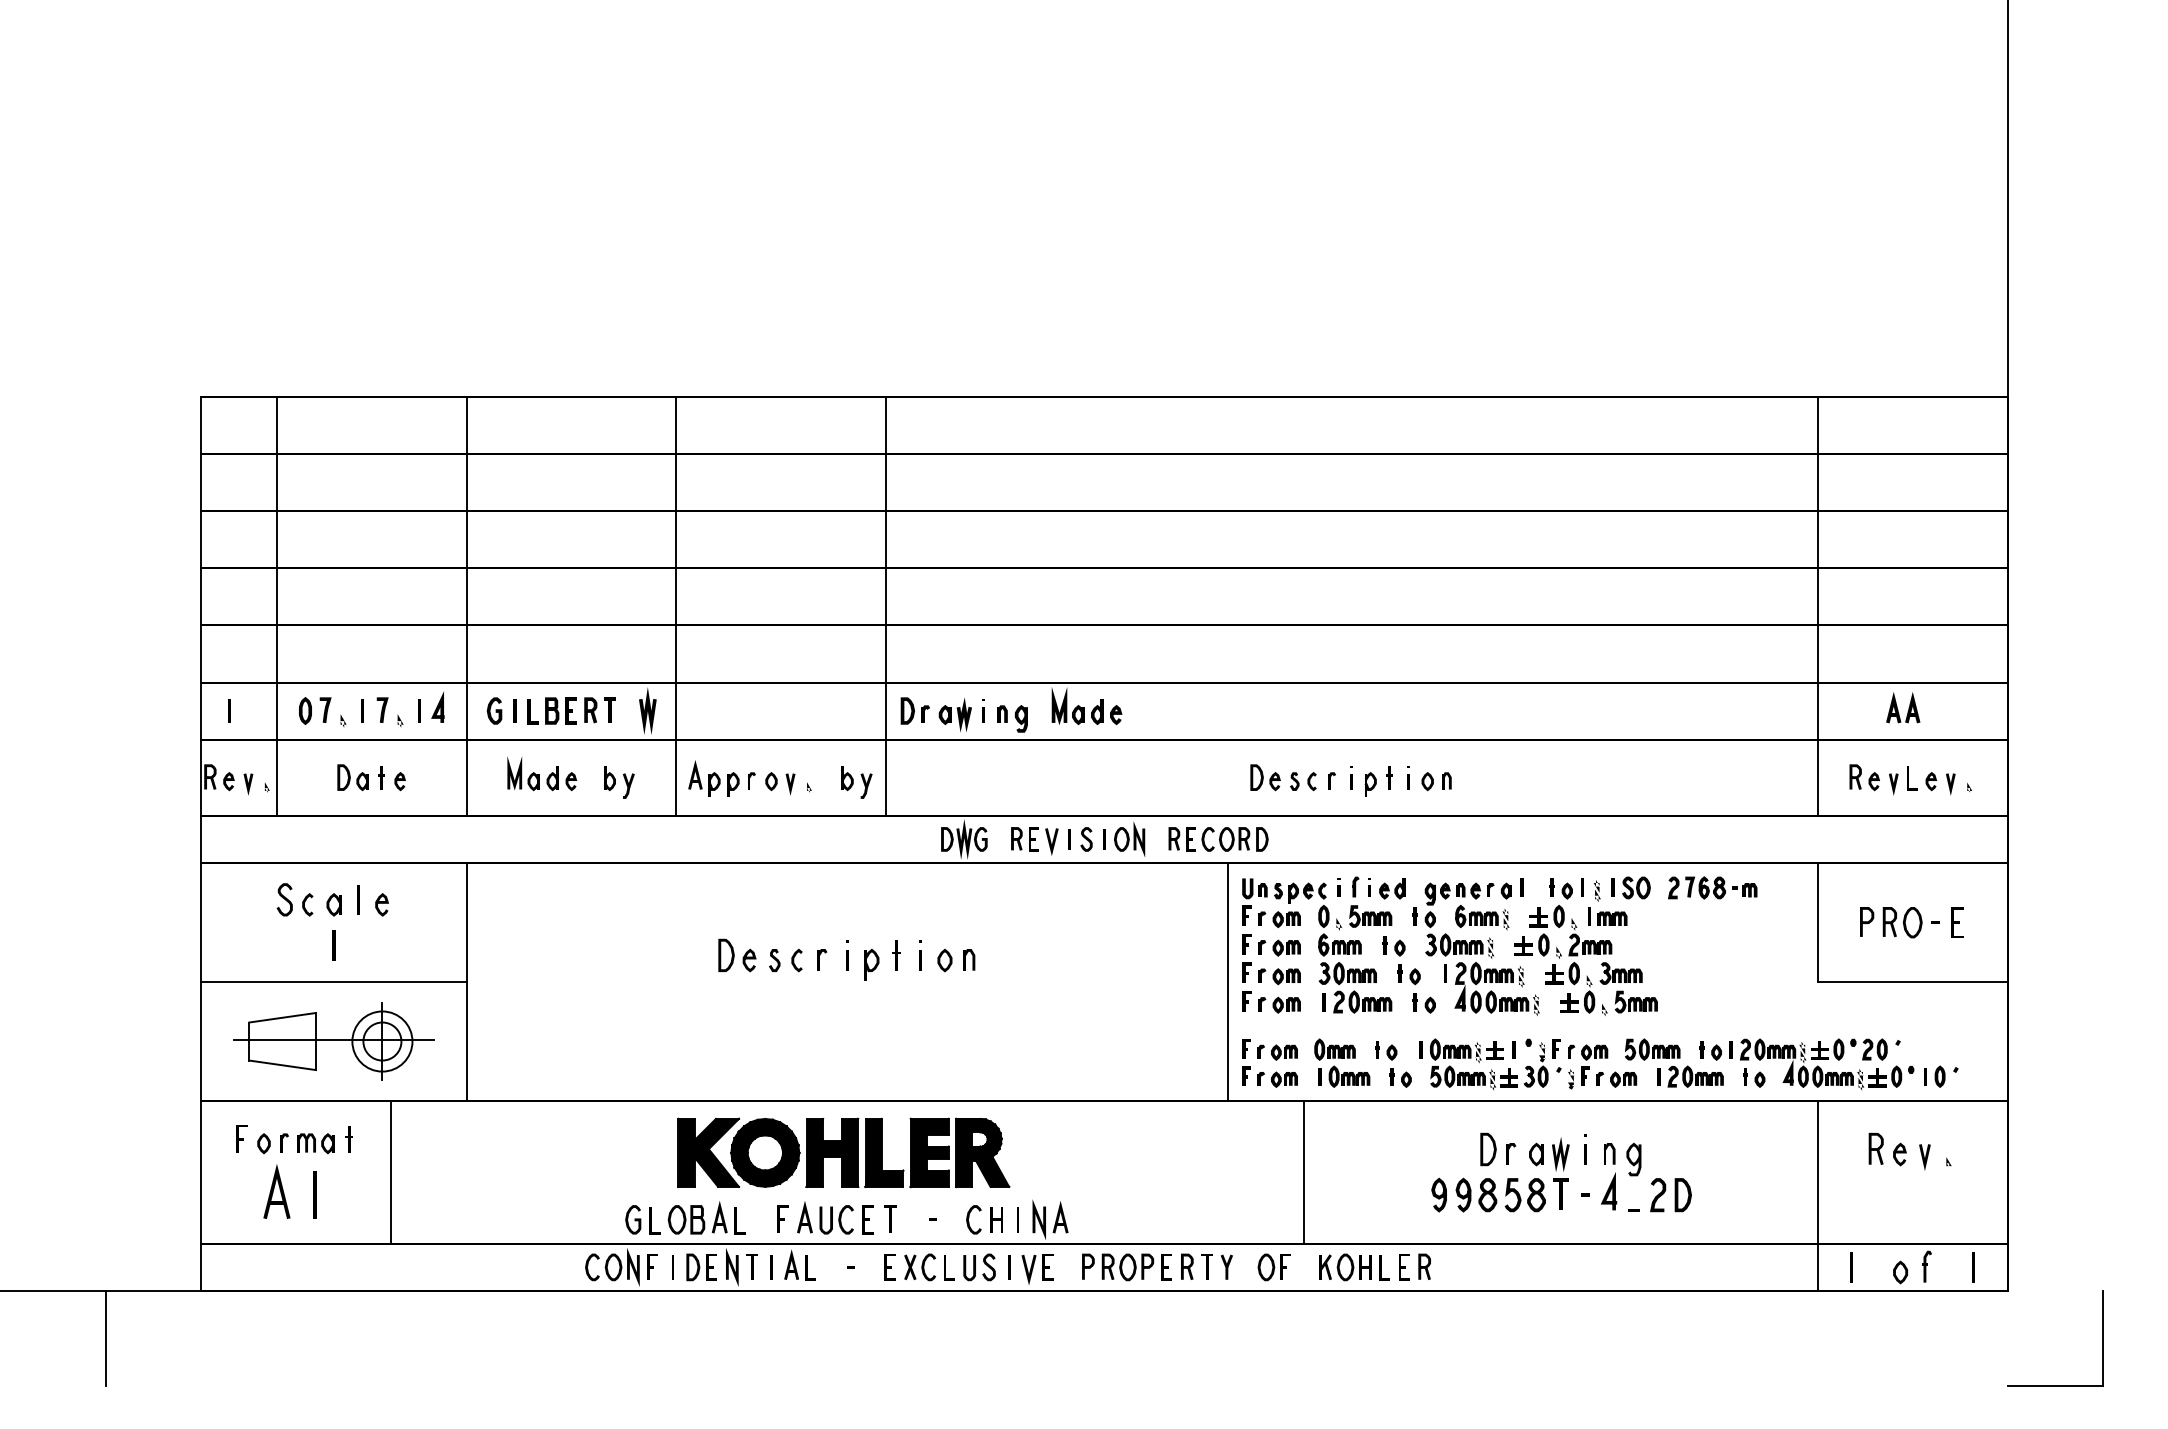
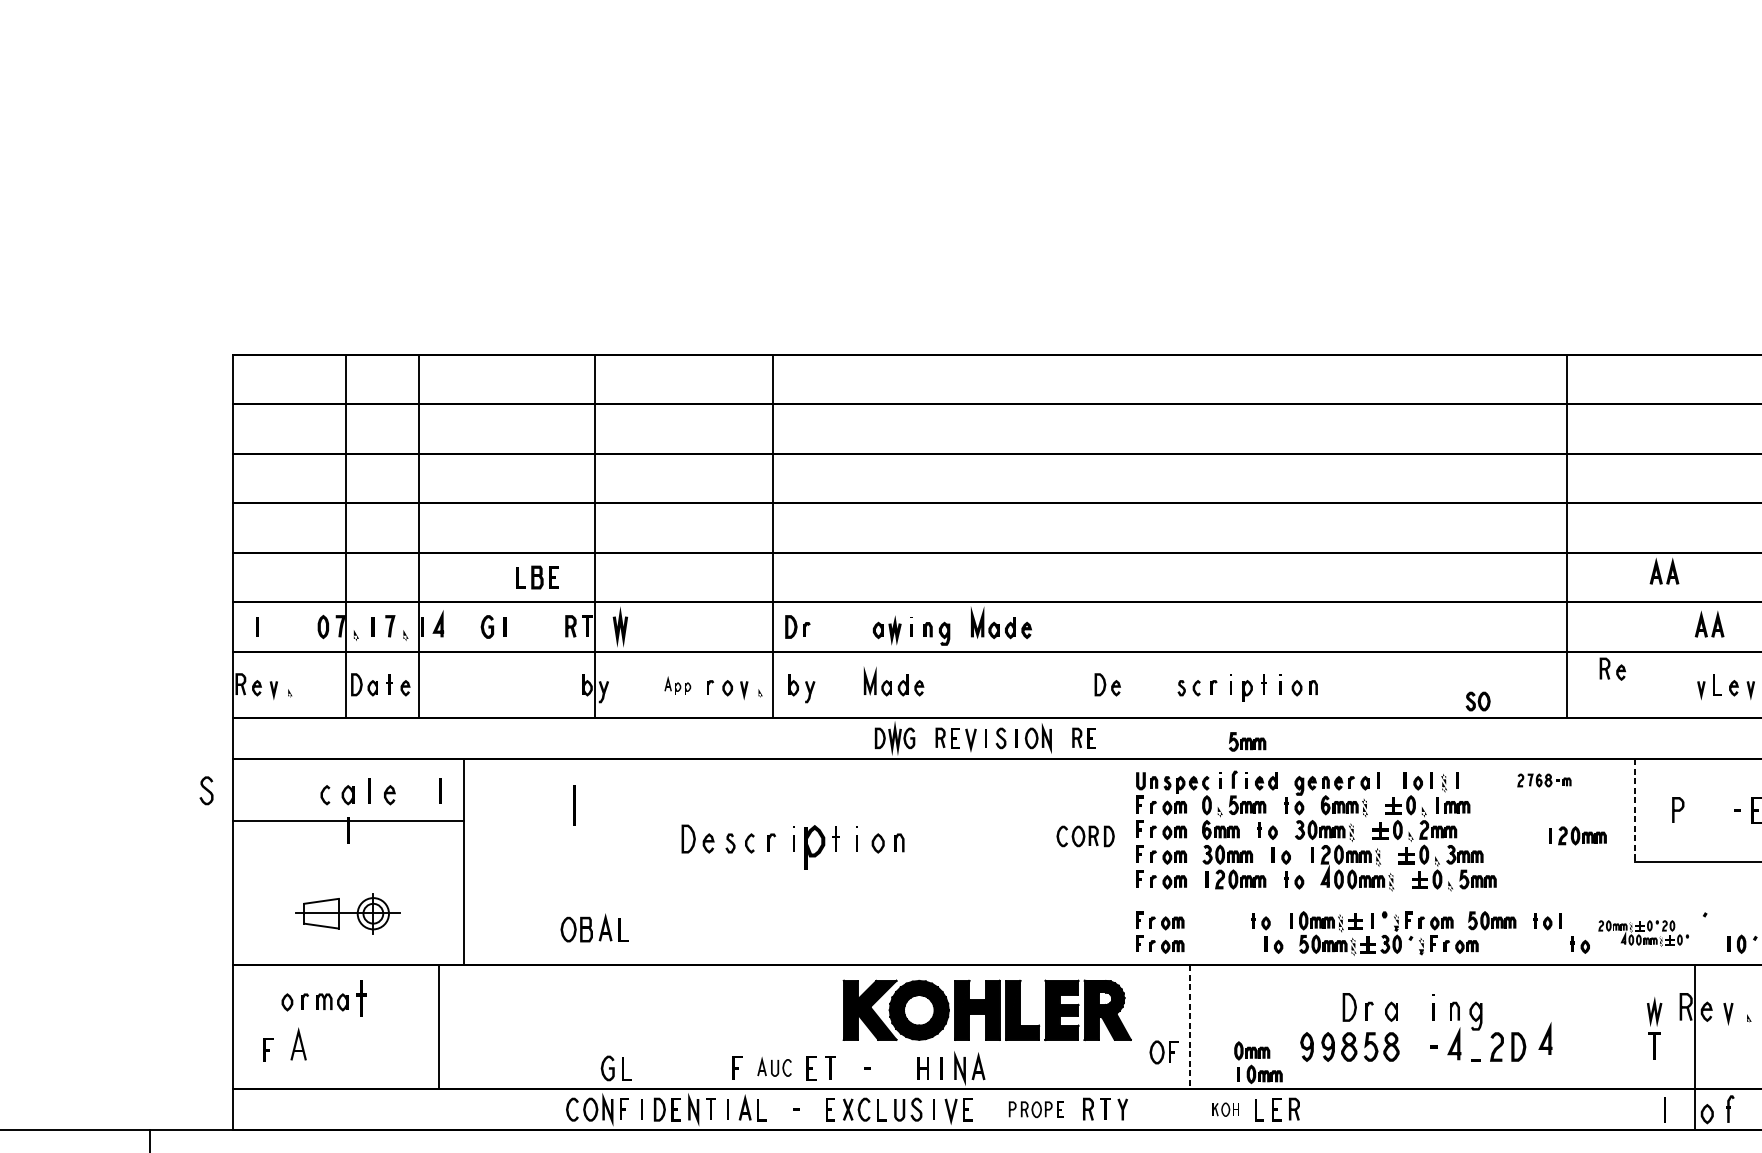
line: (276, 606) -> (345, 536), moved
line: (467, 606) -> (419, 536), moved
line: (676, 606) -> (594, 536), moved
line: (885, 606) -> (772, 536), moved
line: (1817, 606) -> (1566, 536), moved
part: (1851, 646) -> (1664, 571), added
part: (551, 710) -> (536, 577), moved
part: (914, 710) -> (797, 626), moved
part: (542, 773) -> (894, 681), moved
part: (1265, 777) -> (1107, 684), moved
part: (1864, 777) -> (1612, 669), moved
part: (713, 778) -> (677, 685), size x0.6
part: (1234, 839) -> (1085, 836), moved
part: (1370, 843) -> (1247, 741), added
part: (1636, 887) -> (1478, 701), moved
part: (1712, 887) -> (1544, 780), size x0.7
curve: (284, 899) -> (206, 790), moved
line: (440, 899) -> (440, 790), added
part: (1902, 922) -> (1708, 810), removed
line: (1817, 923) -> (1635, 811), solid -> dashed
part: (871, 964) -> (814, 846), size x1.6
line: (333, 982) -> (347, 821), moved
line: (1228, 982) -> (1124, 862), removed
part: (333, 1041) -> (347, 913), size x0.6
part: (1342, 1062) -> (1258, 1062), moved
part: (1827, 1064) -> (1643, 933), size x0.6
part: (1690, 1076) -> (1577, 835), moved
part: (241, 1138) -> (267, 1049), moved
part: (348, 1139) -> (360, 998), size x1.6
part: (843, 1152) -> (987, 1010), moved
line: (391, 1171) -> (439, 1026), moved
line: (1304, 1172) -> (1190, 1027), solid -> dashed
part: (1560, 1173) -> (1654, 1028), moved
line: (1714, 1185) -> (1545, 1038), added
part: (276, 1191) -> (298, 1043), size x0.7
line: (314, 1194) -> (574, 805), moved
line: (1817, 1196) -> (1695, 1048), moved
part: (706, 1217) -> (594, 927), moved
part: (825, 1217) -> (774, 1066), size x0.7
curve: (969, 1218) -> (899, 1067), removed
part: (1126, 1267) -> (1035, 1109), size x0.7
part: (1273, 1267) -> (1163, 1052), moved
part: (1345, 1267) -> (1225, 1109), size x0.6

